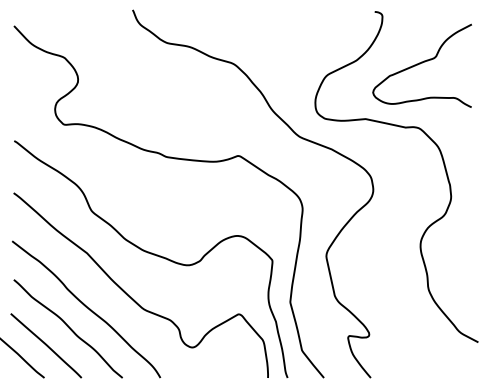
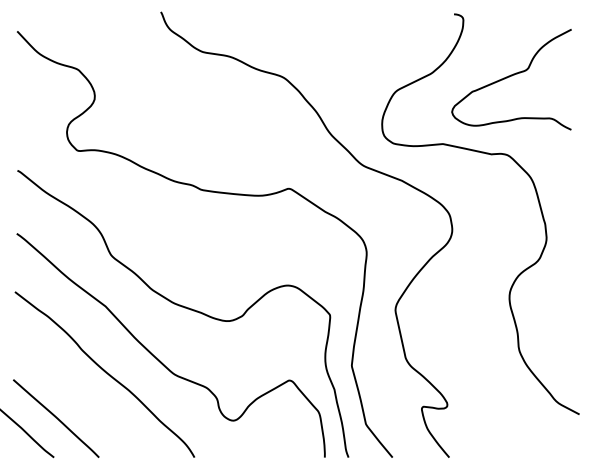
curve: (67, 327) -> (82, 396), removed

